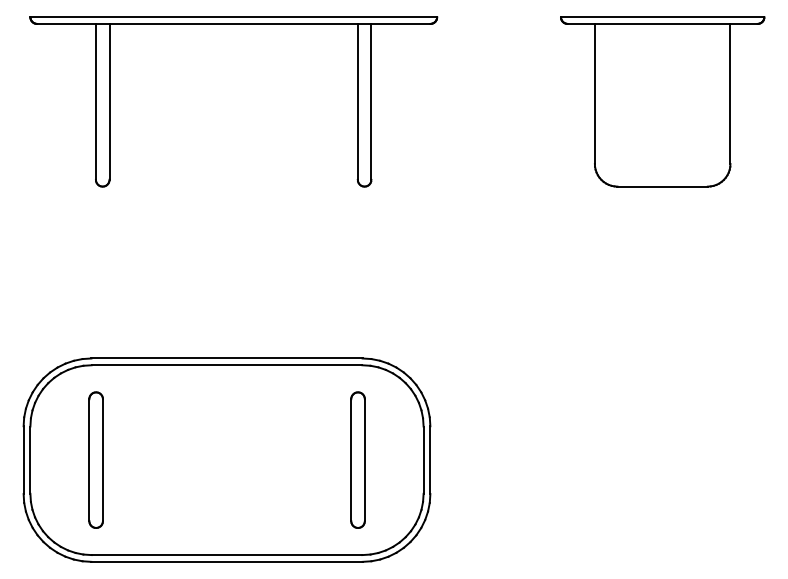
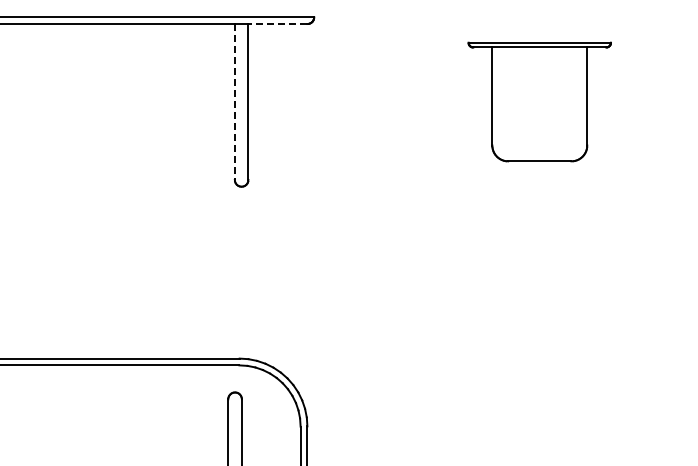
line: (400, 23) -> (277, 23), solid -> dashed
line: (357, 101) -> (234, 101), solid -> dashed
part: (662, 101) -> (539, 101), size x0.7

